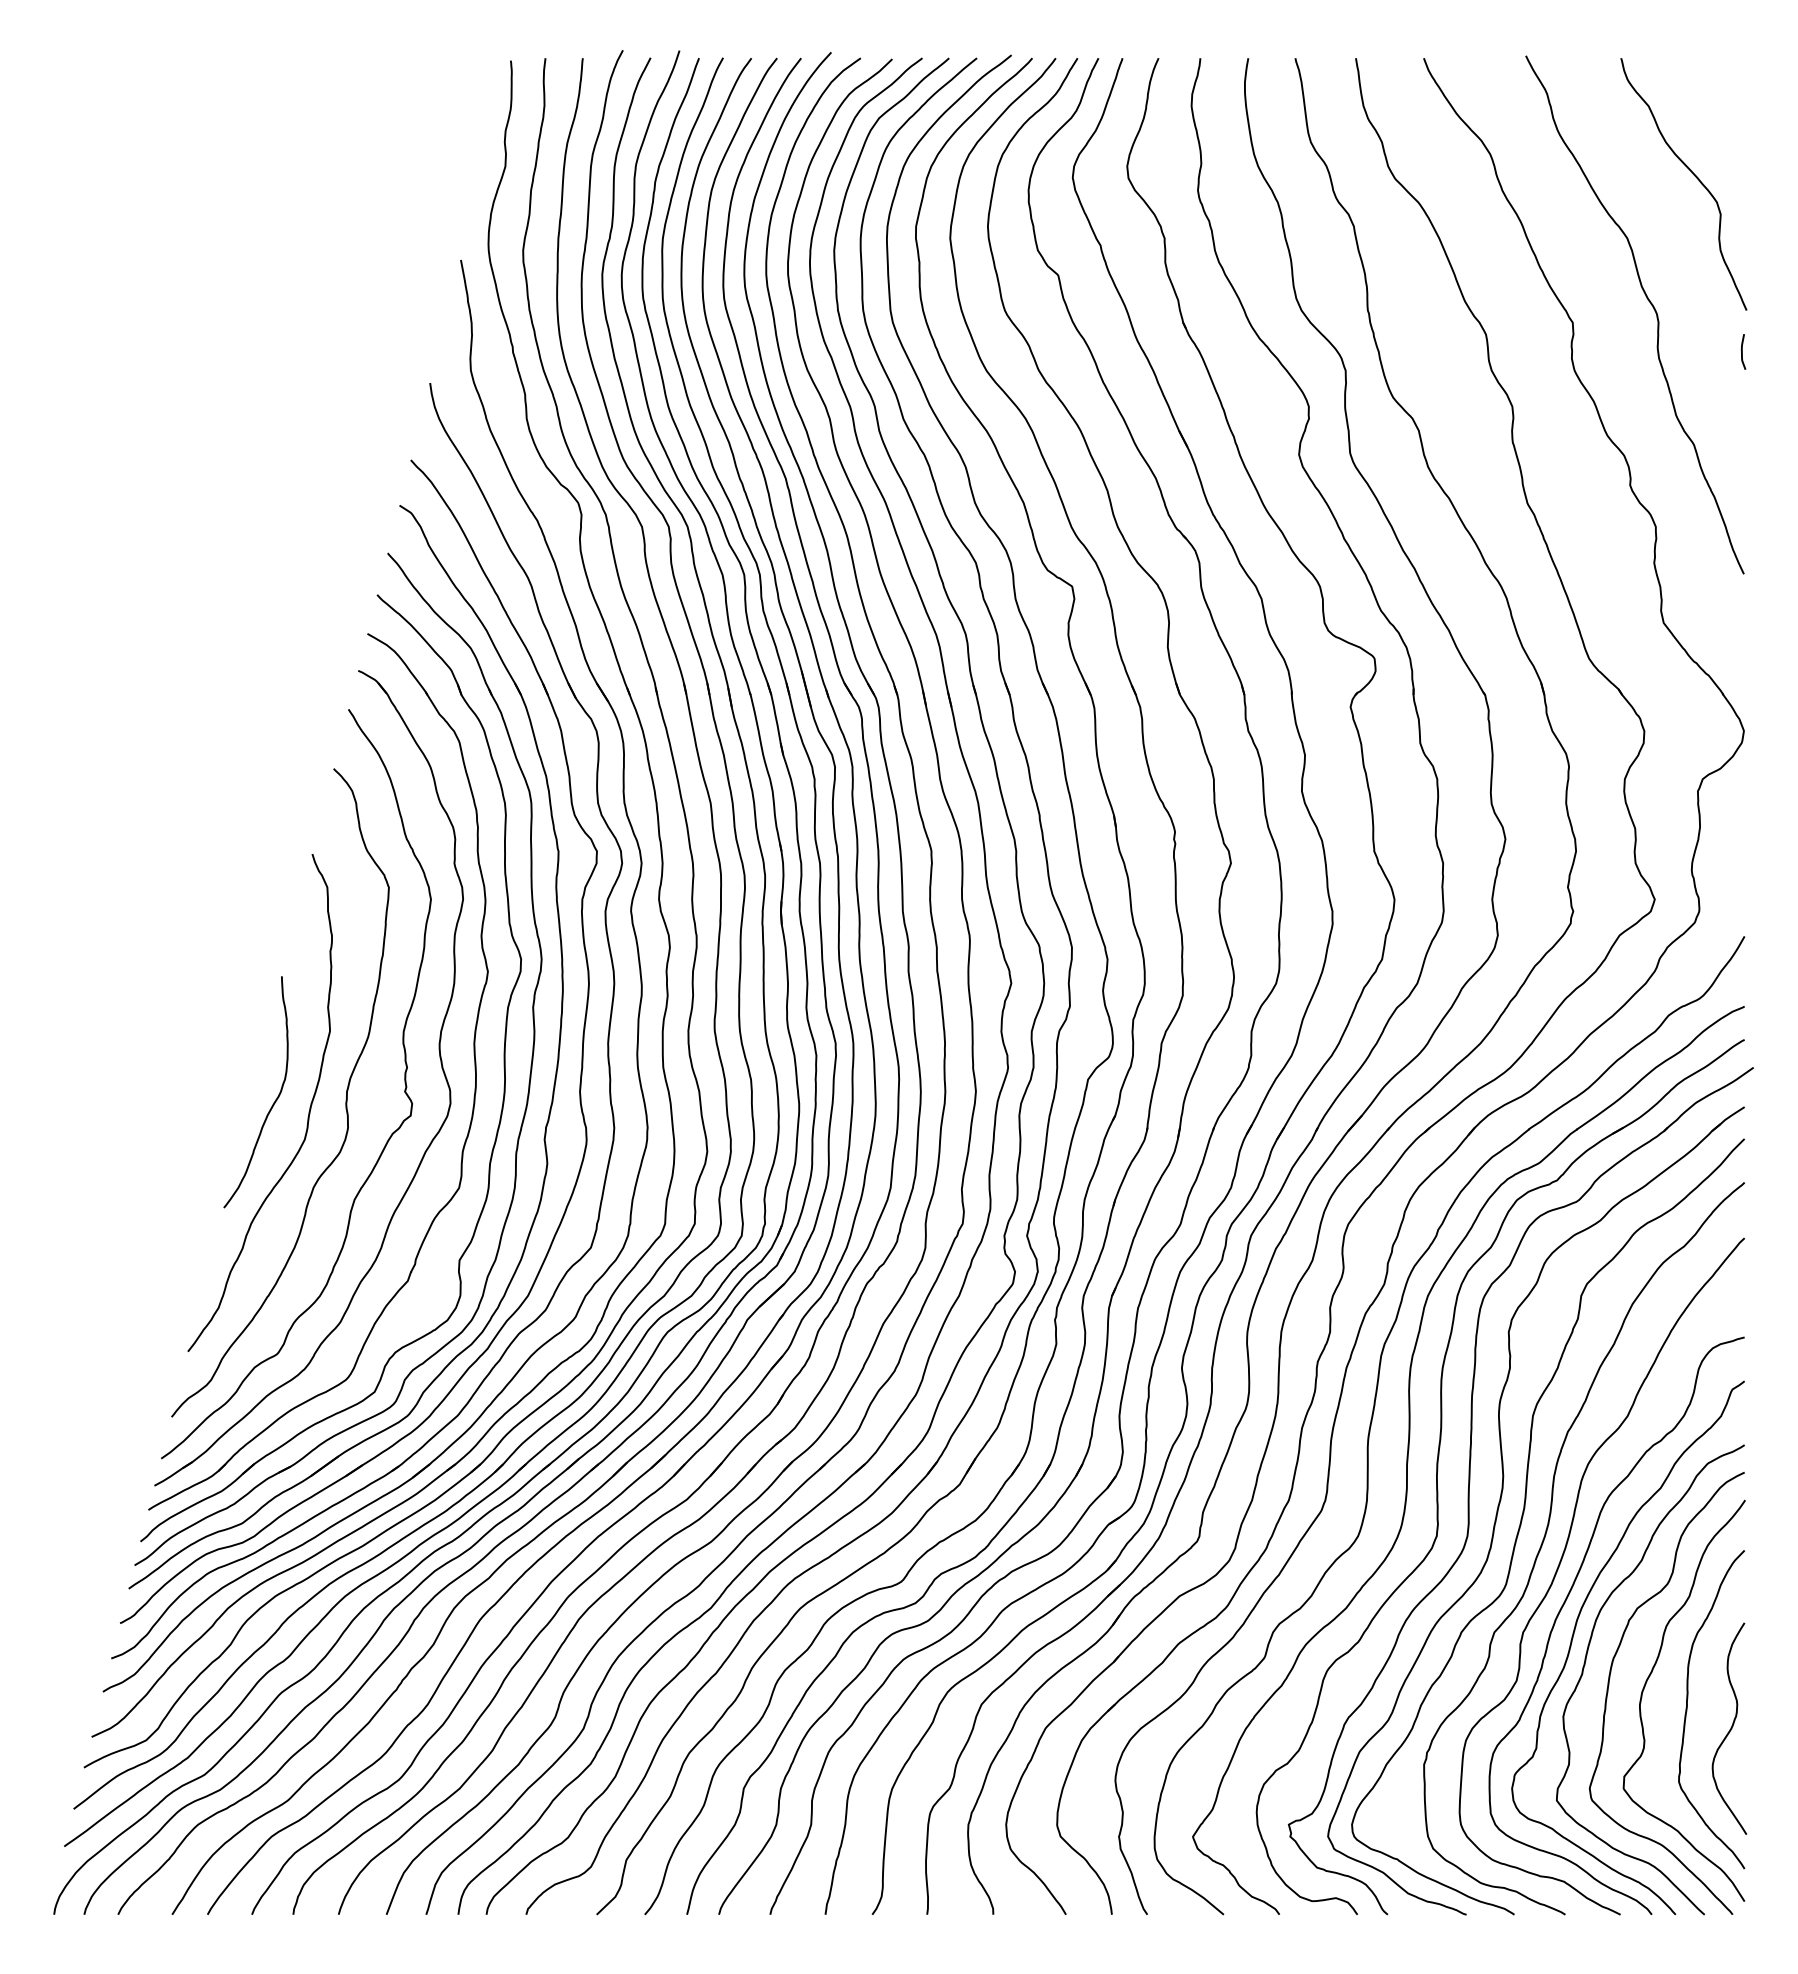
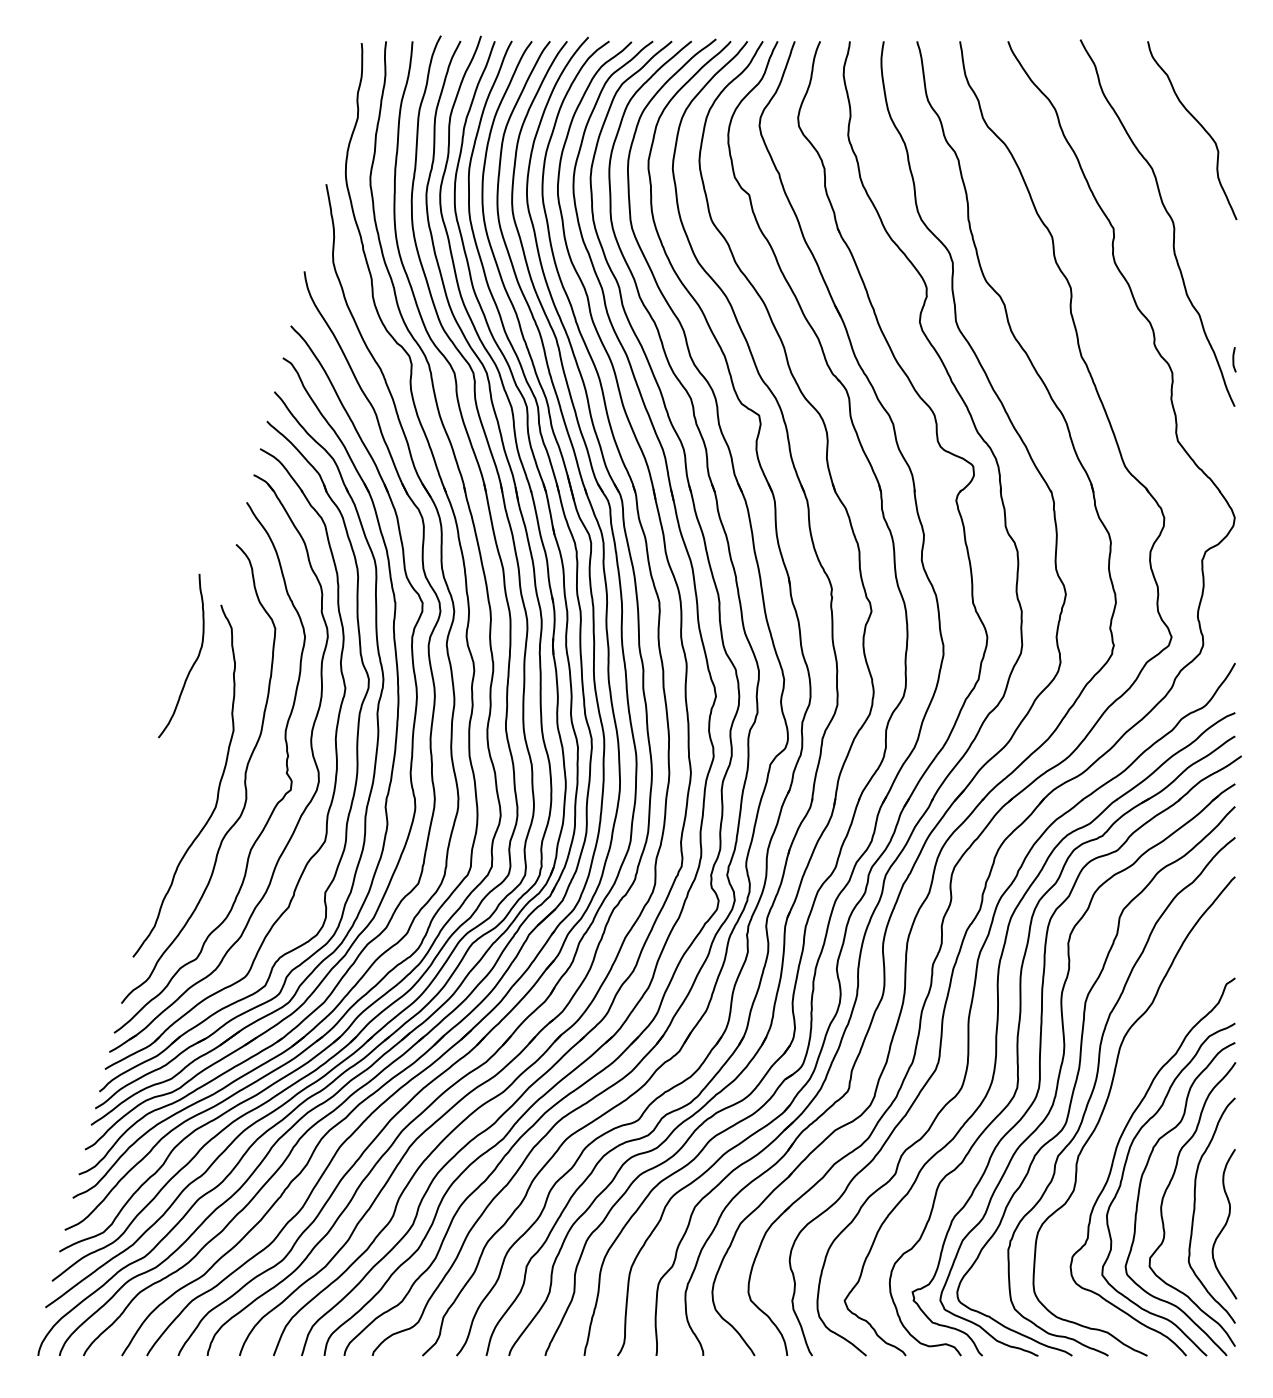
curve: (1742, 351) -> (1233, 359), moved
curve: (273, 1102) -> (193, 663), moved
curve: (1566, 1601) -> (1109, 1134), removed

